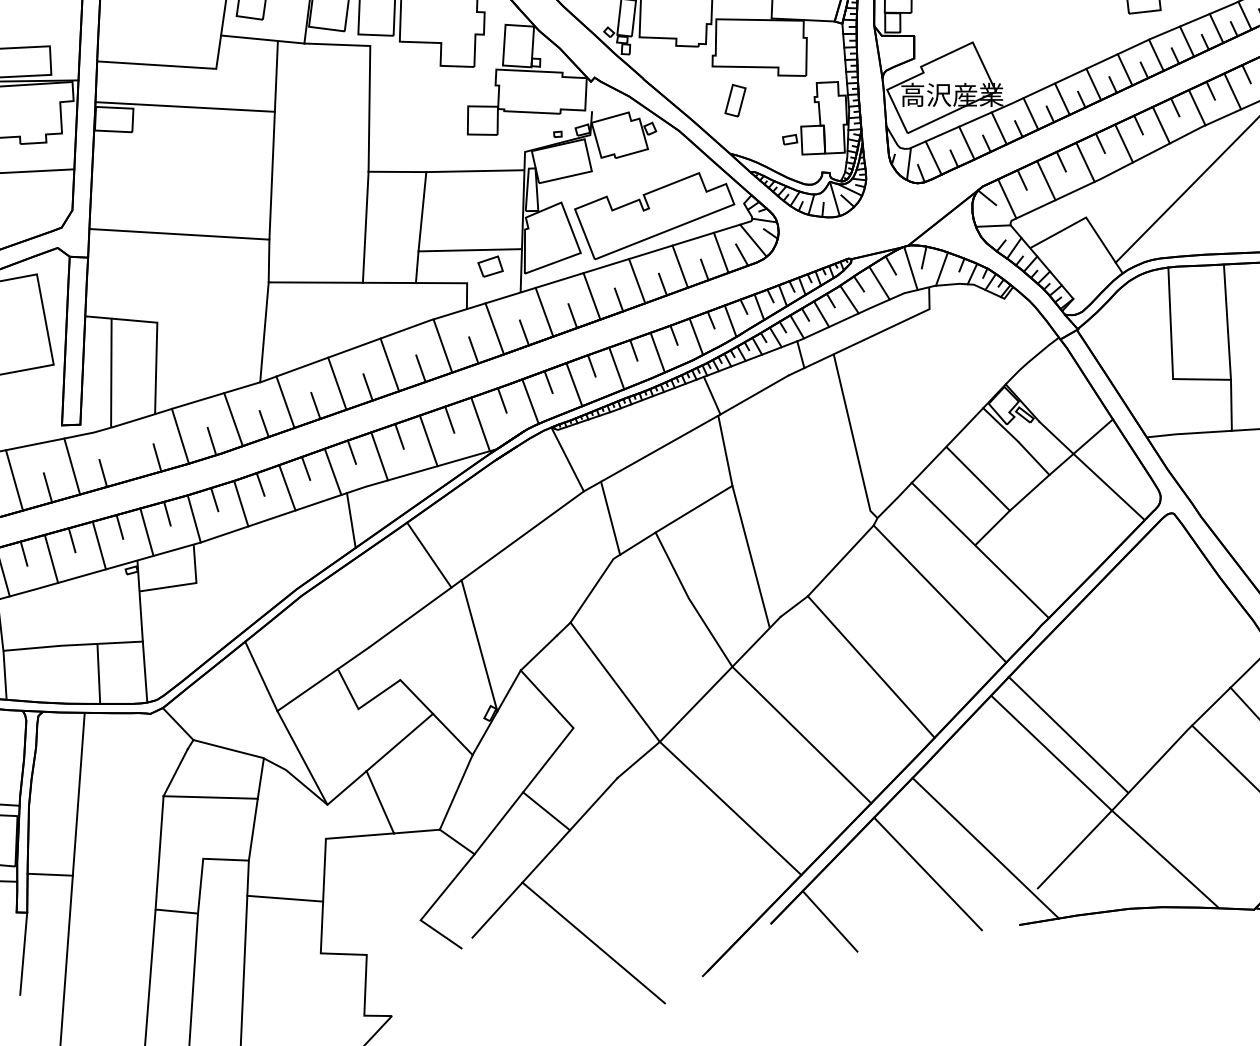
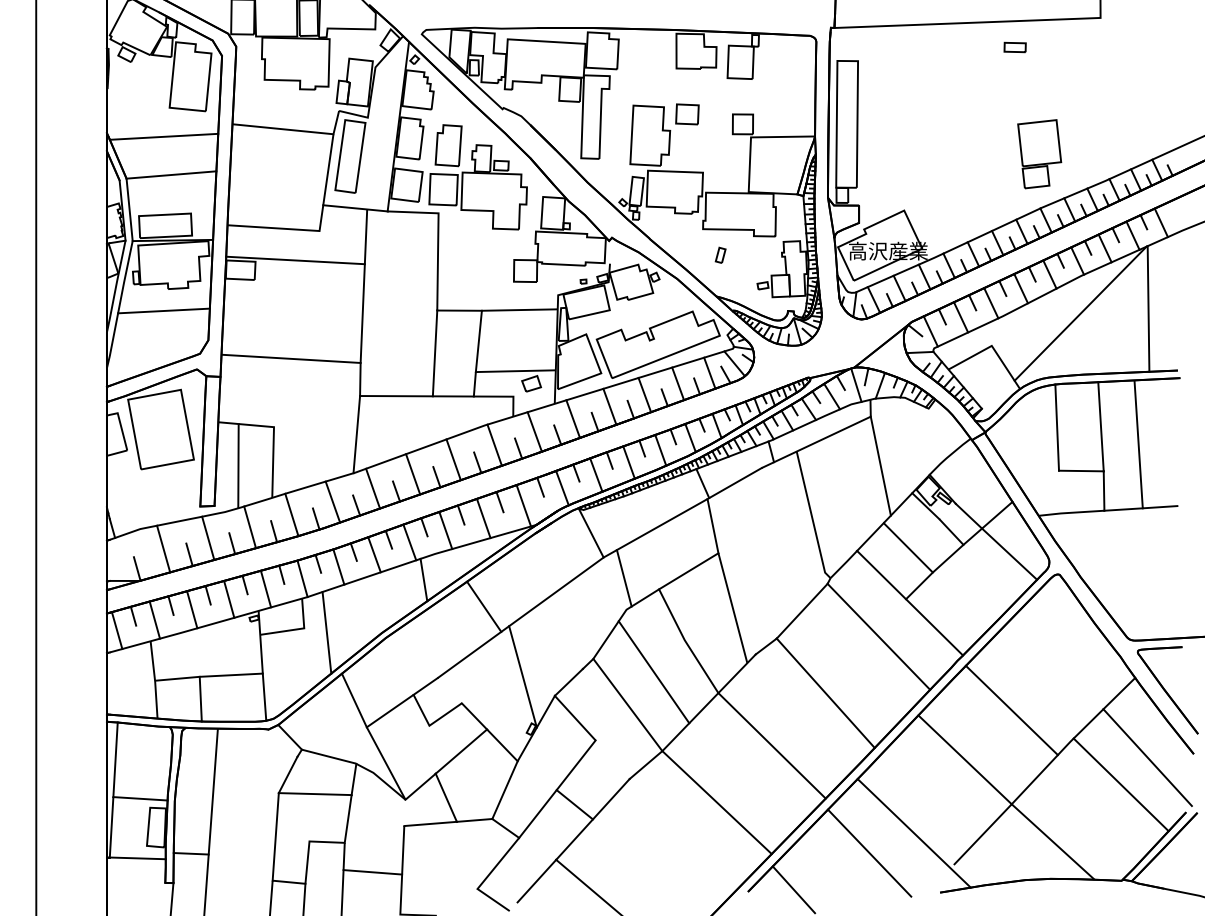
part: (735, 99) -> (720, 254), size x0.62
line: (942, 372) -> (880, 465), added
line: (126, 452) -> (250, 527), added
line: (225, 588) -> (326, 632), added
line: (648, 640) -> (653, 672), added
line: (98, 672) -> (200, 698), moved
line: (1067, 734) -> (1011, 710), moved

